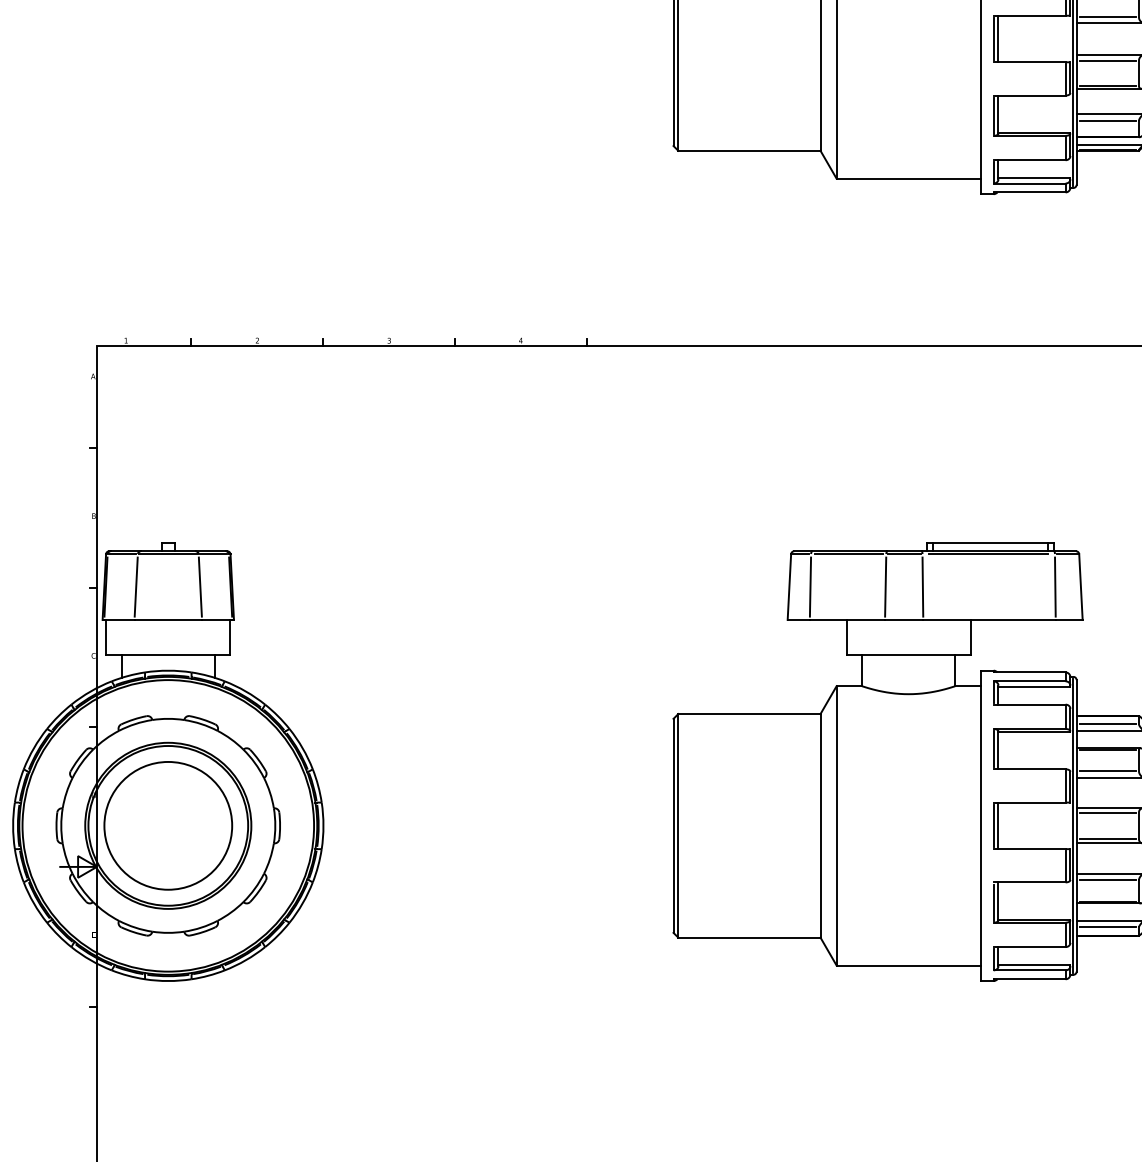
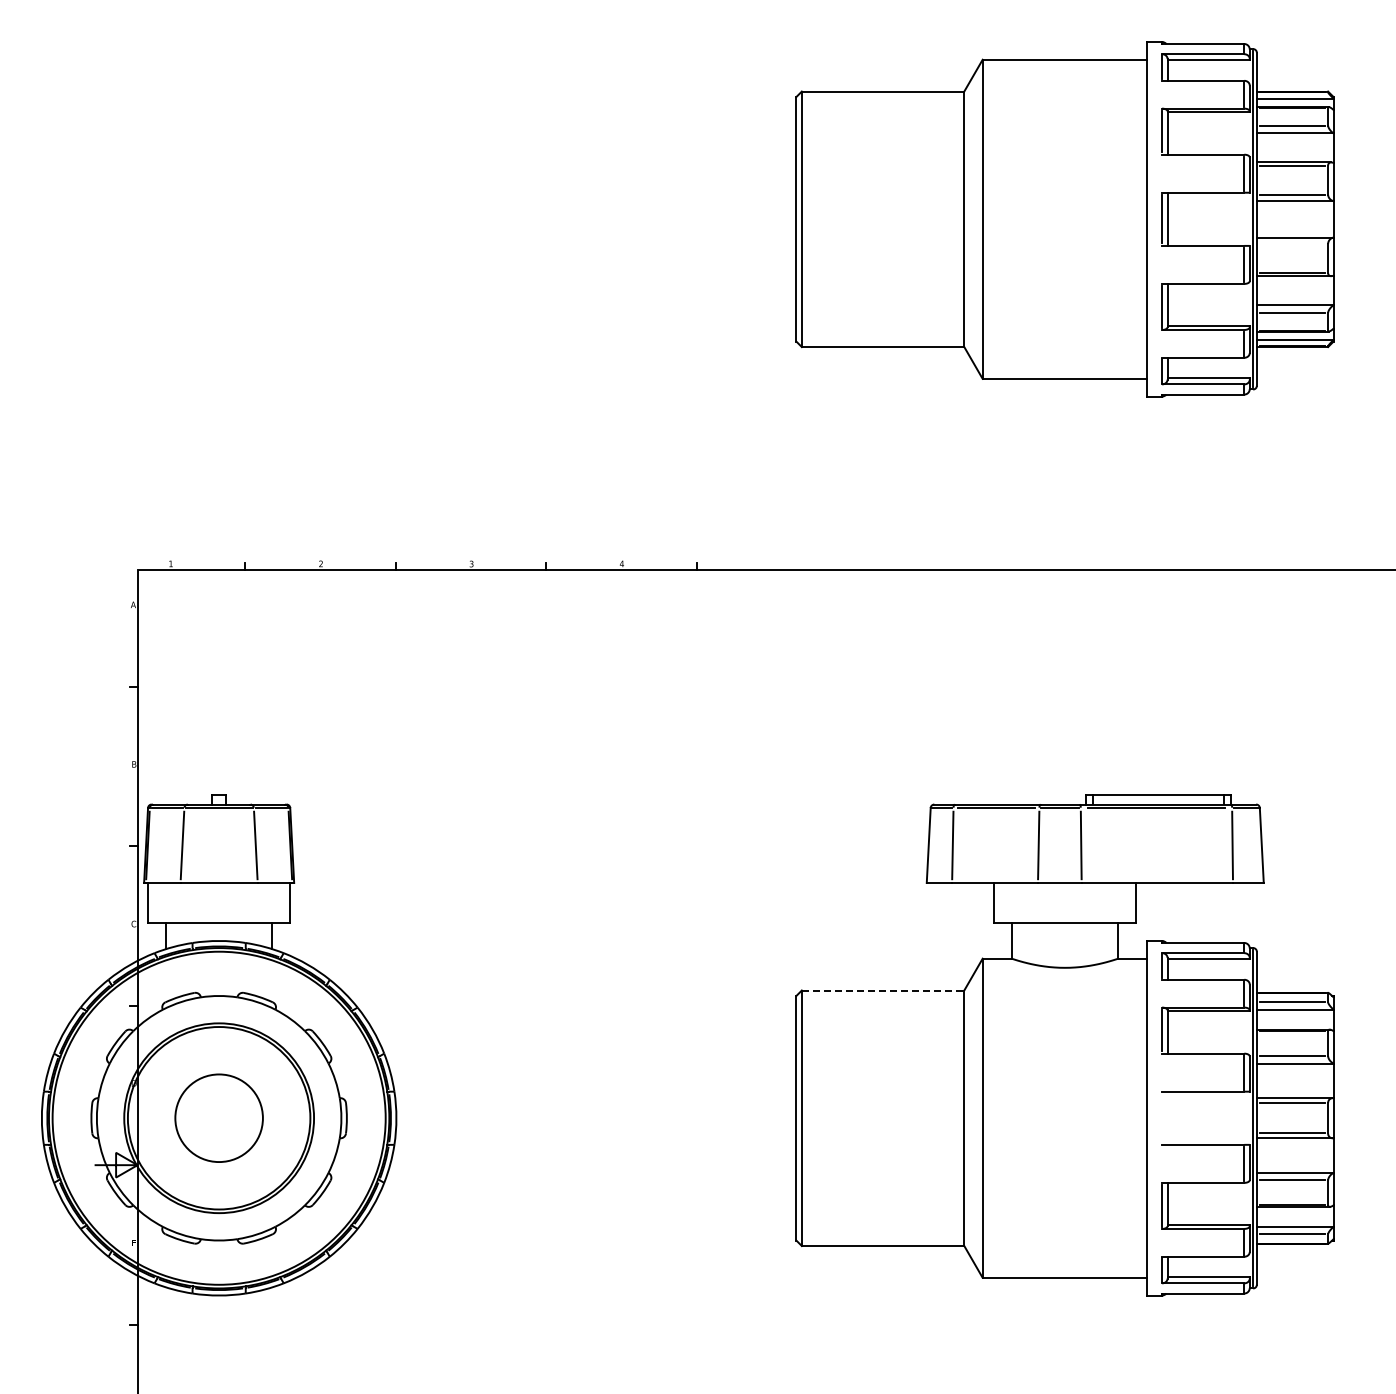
line: (1107, 61) -> (1292, 244), removed
line: (749, 714) -> (883, 990), solid -> dashed
line: (998, 825) -> (1167, 1117), removed
circle: (168, 826) -> (219, 1118), size x0.6
line: (994, 826) -> (1162, 1118), removed

